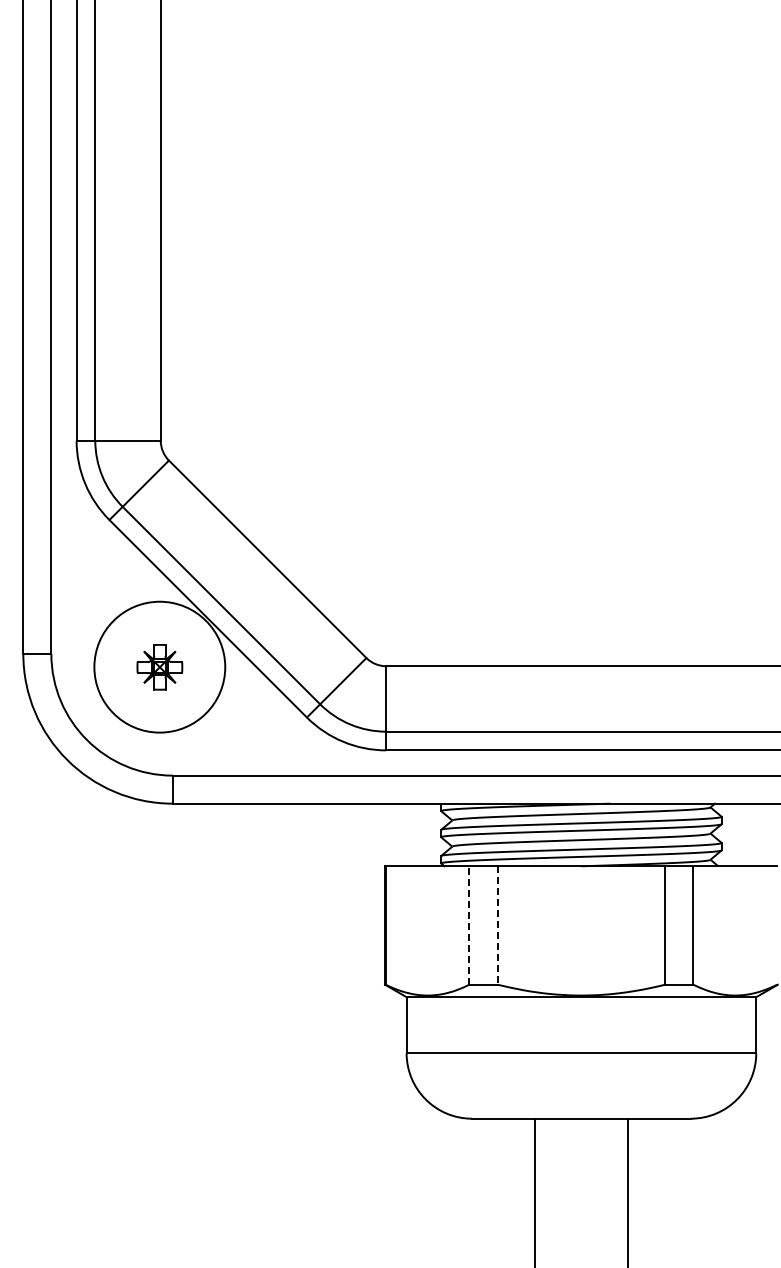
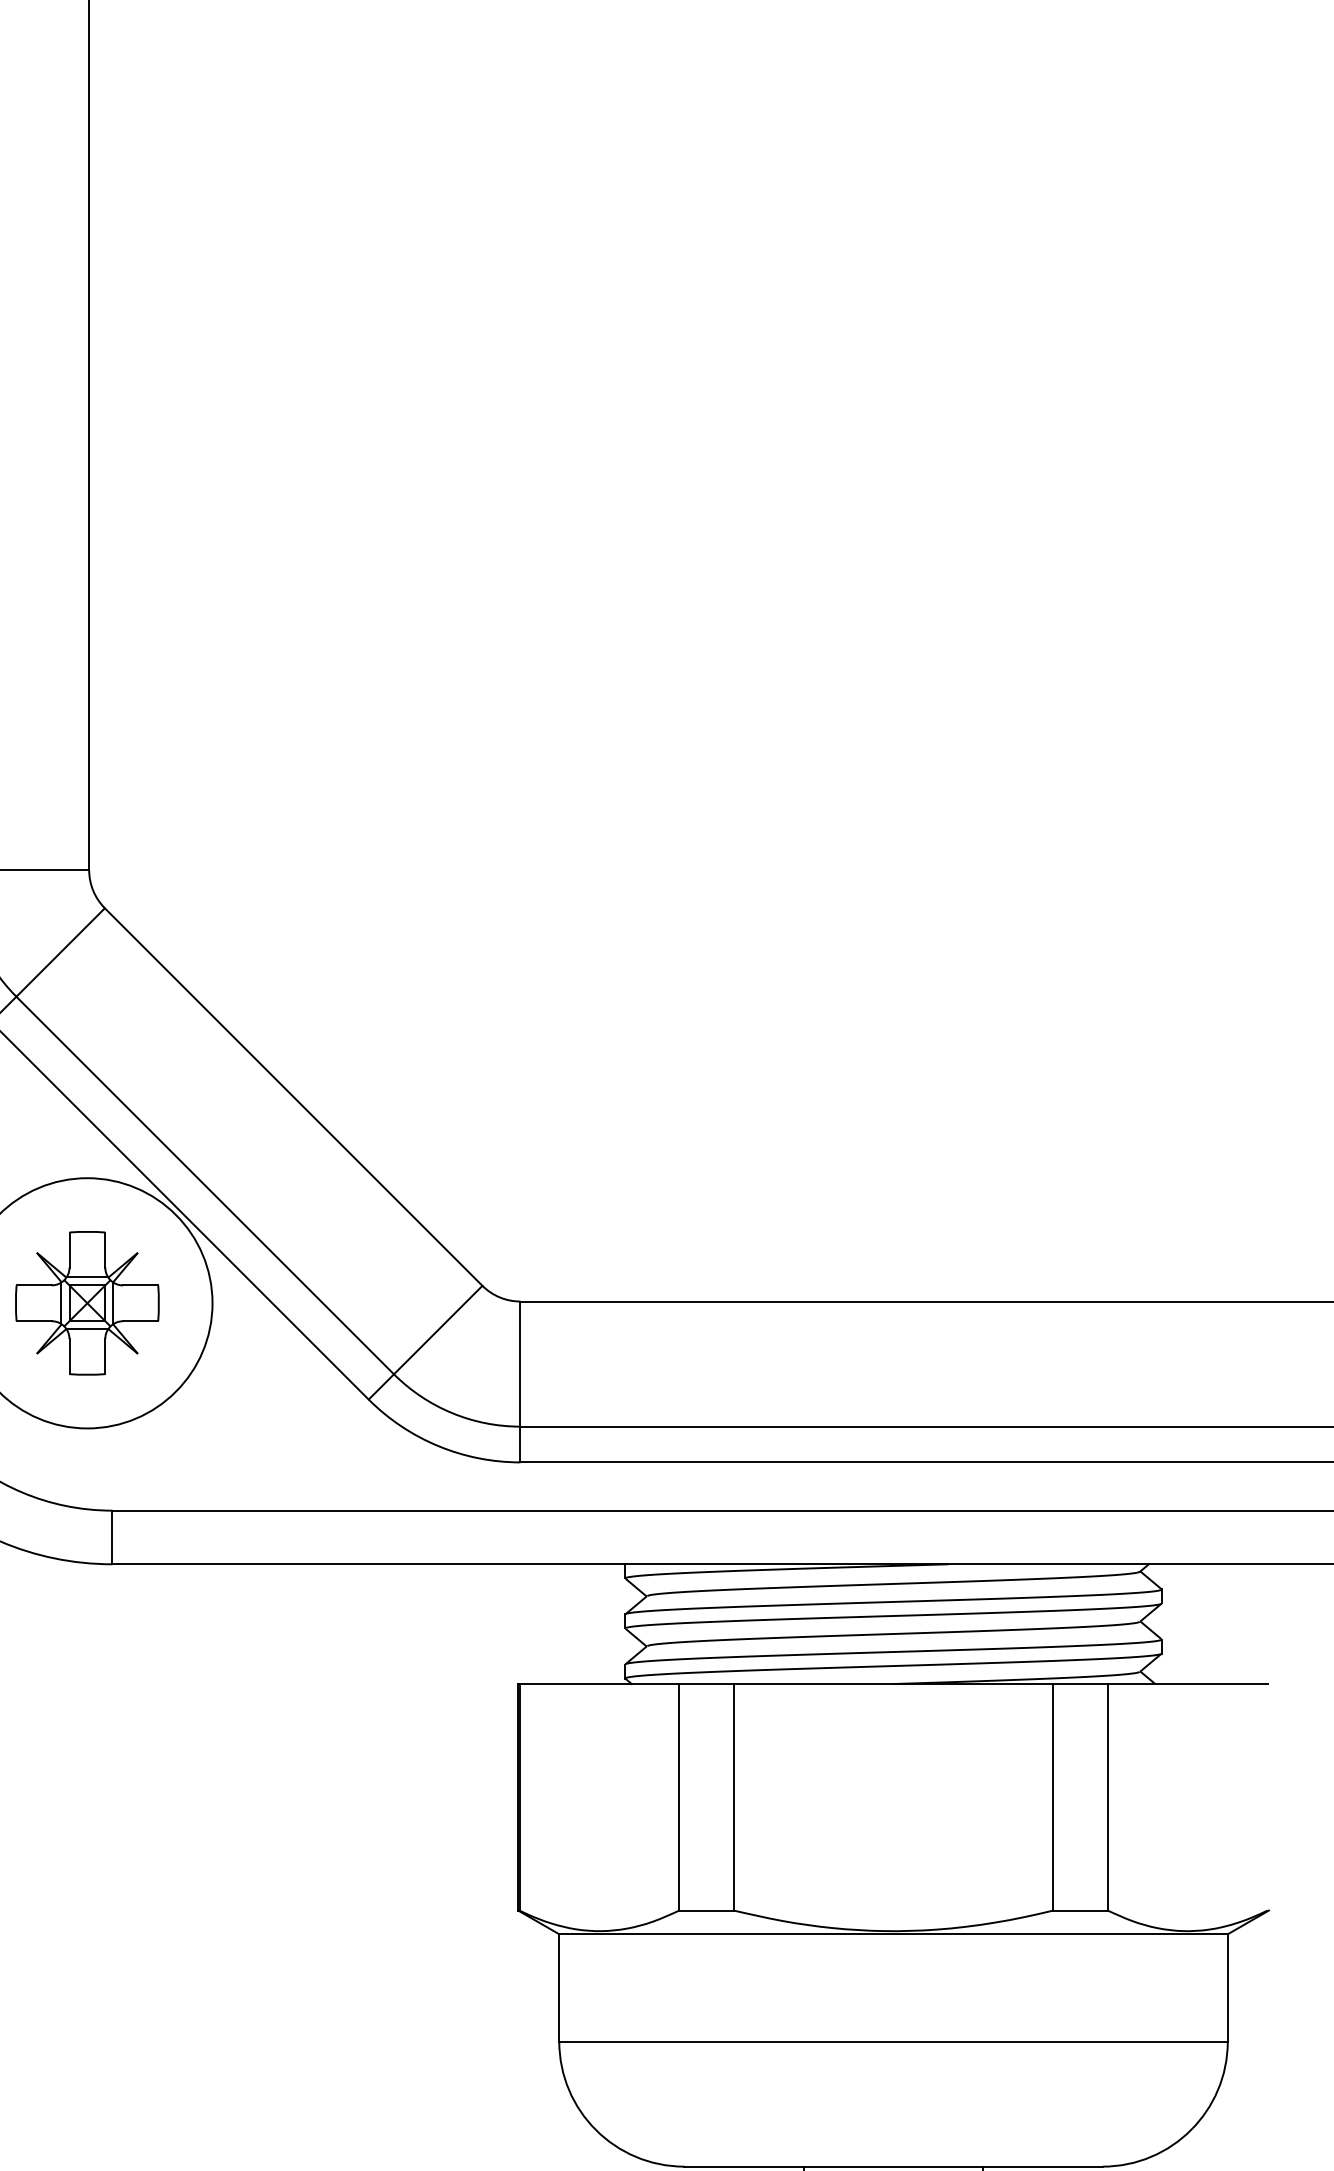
part: (159, 667) -> (86, 1303), size x1.67
line: (469, 925) -> (679, 1797), dashed -> solid
line: (497, 926) -> (733, 1799), dashed -> solid

